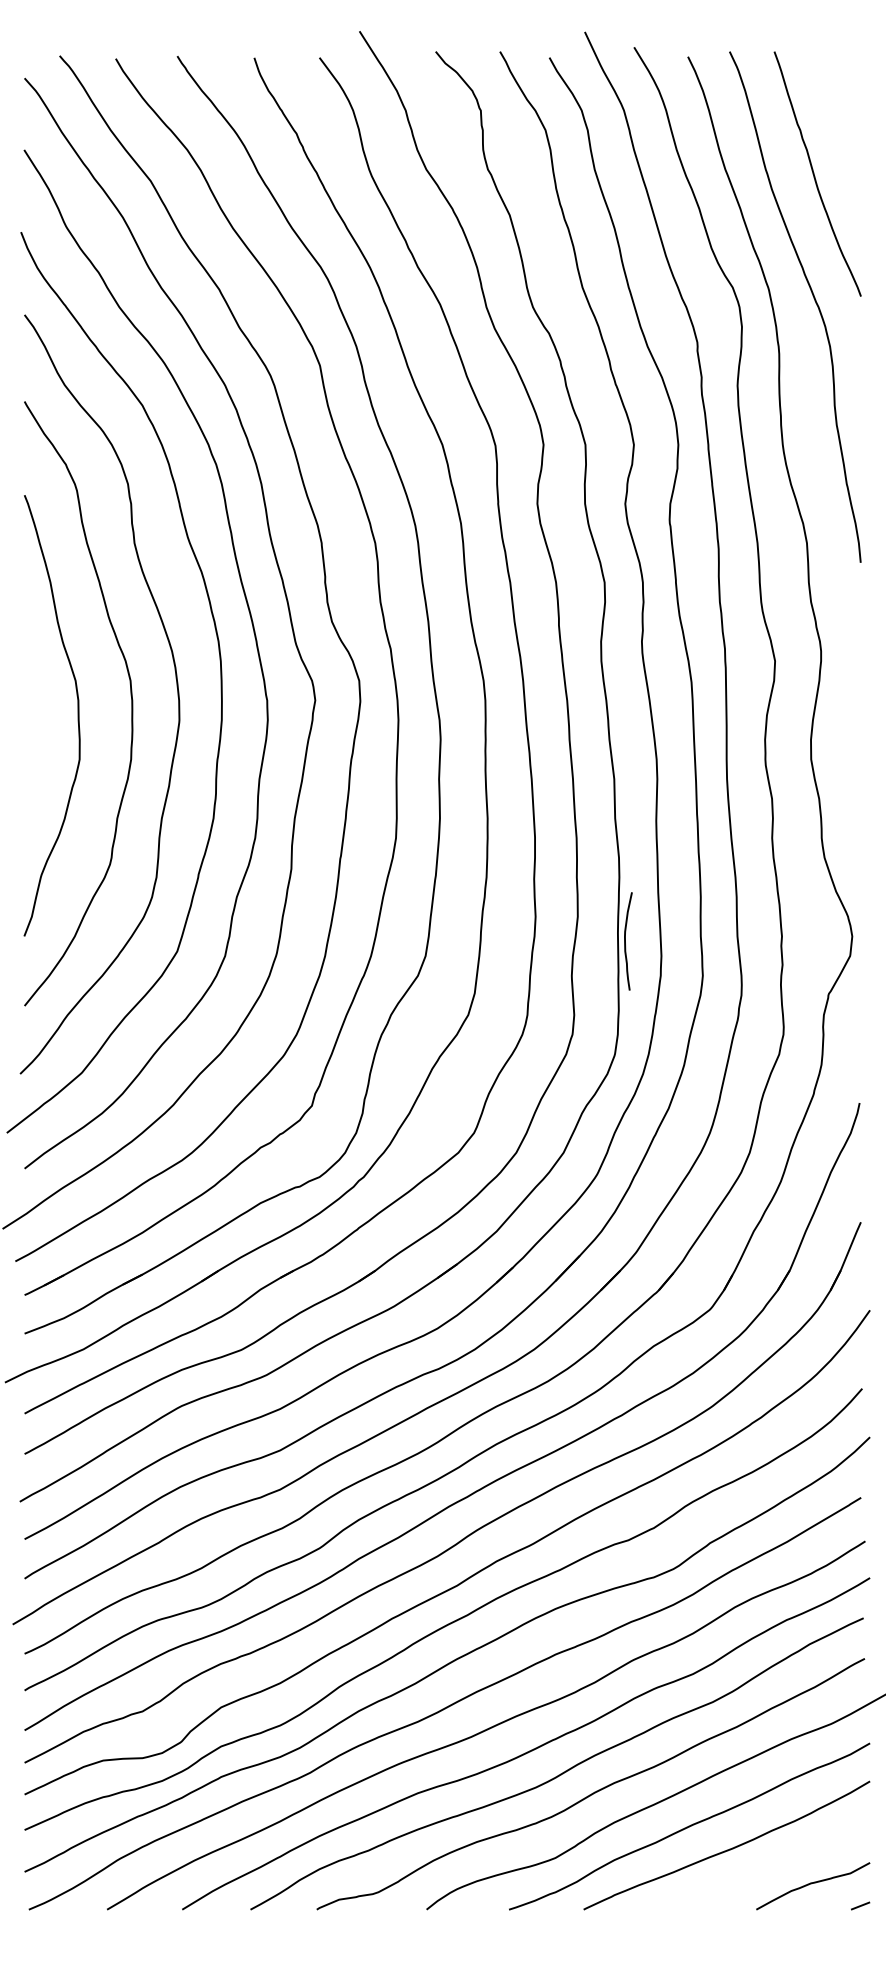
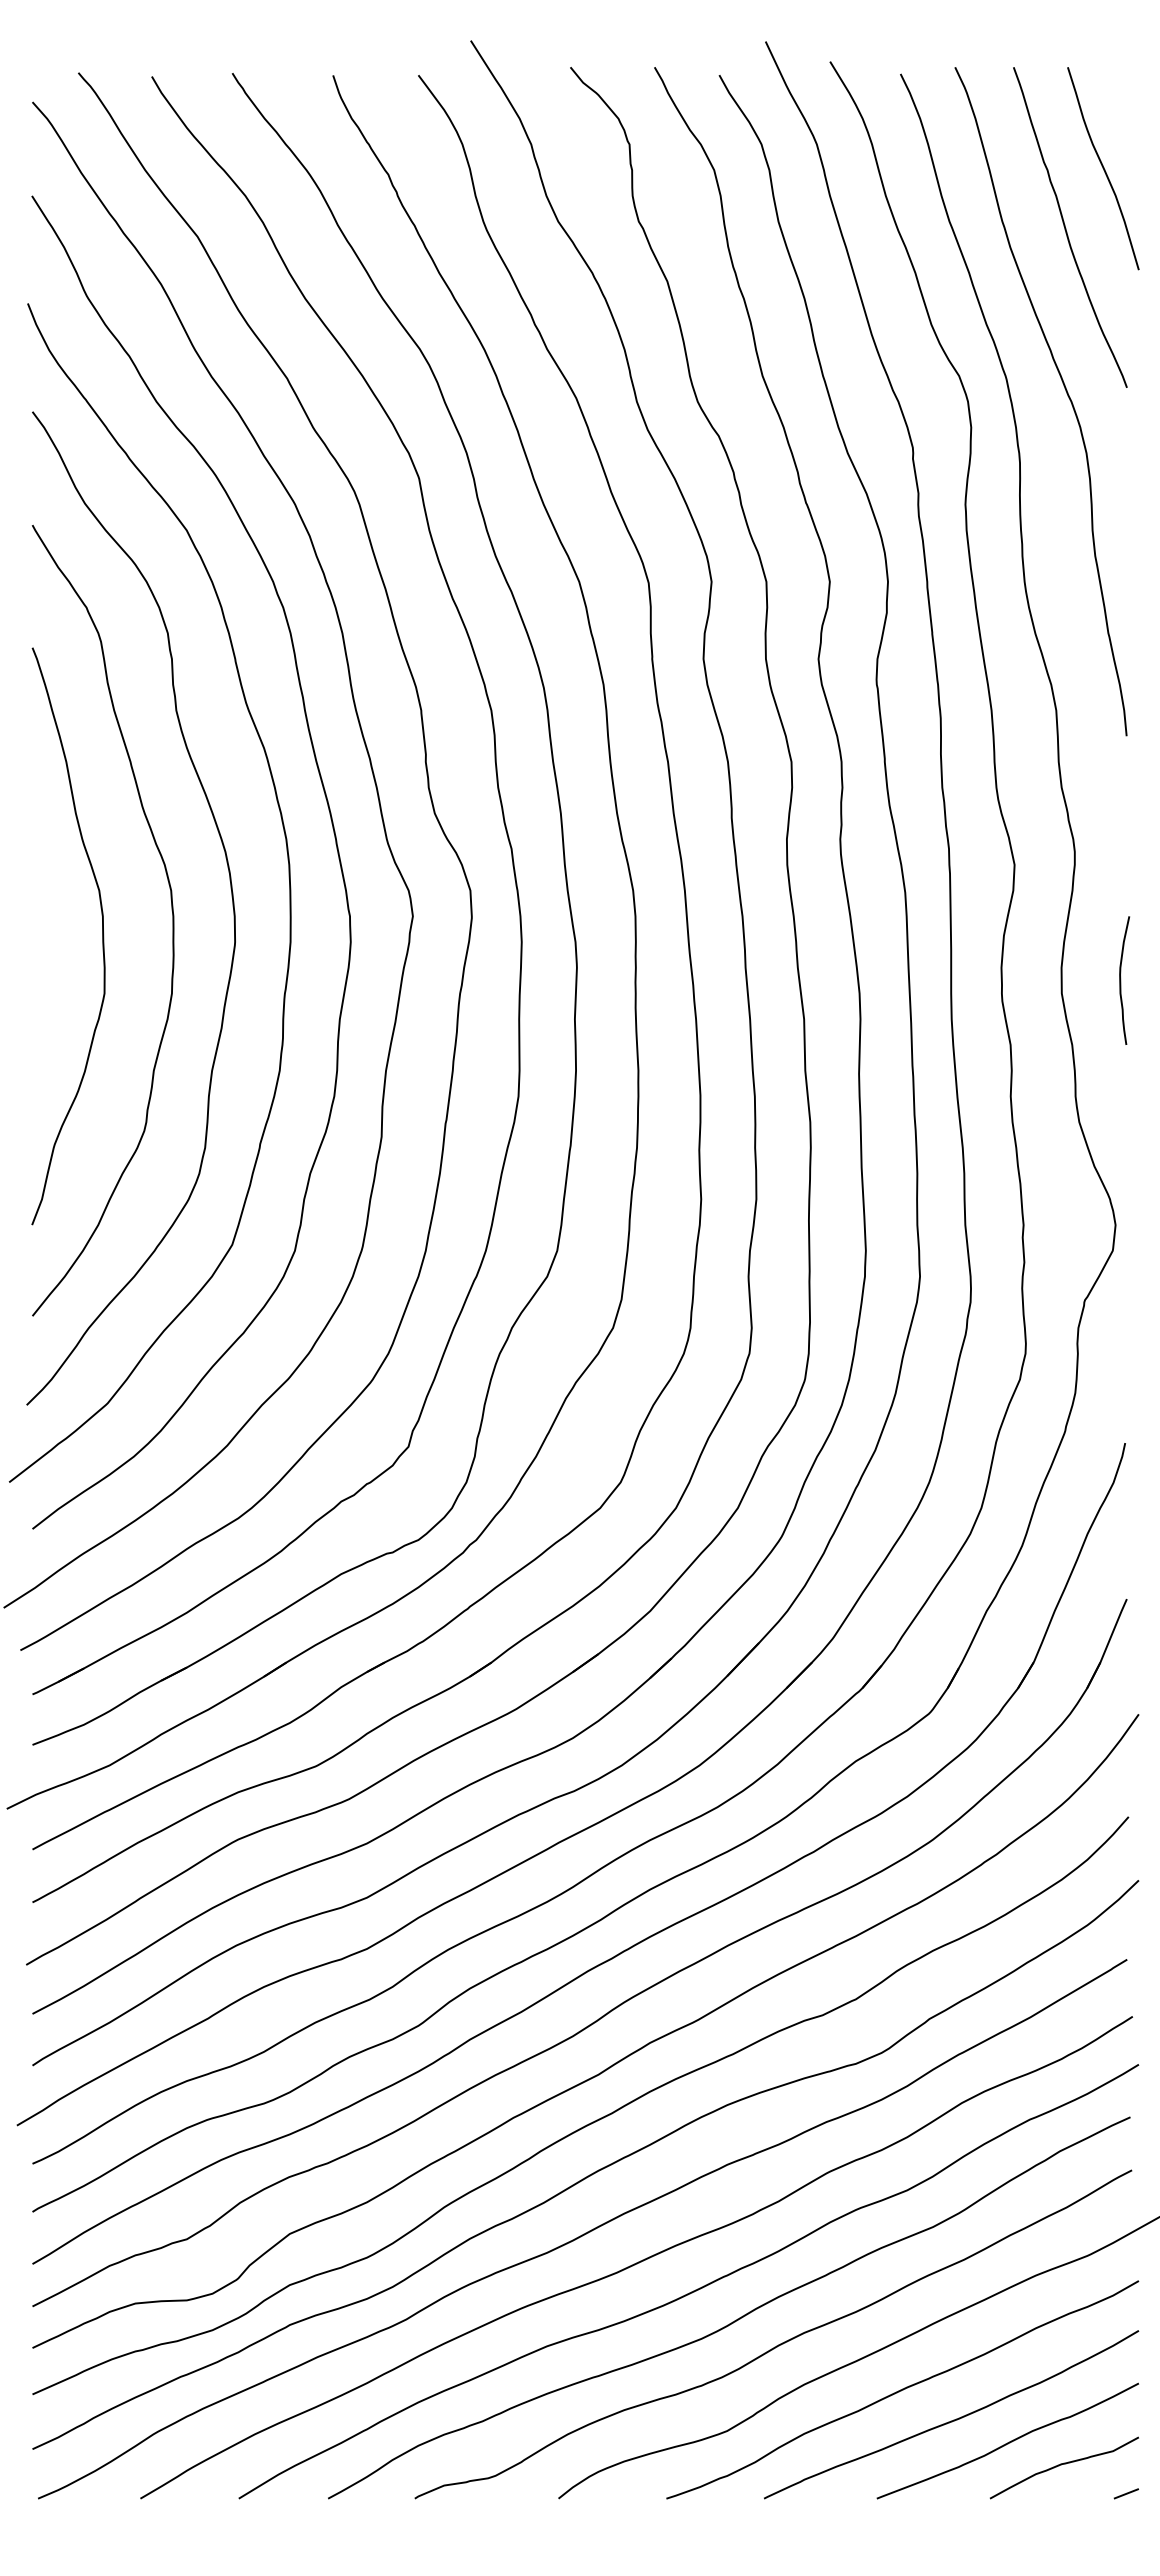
curve: (843, 128) -> (1103, 168), added
curve: (626, 941) -> (1121, 980), moved
curve: (769, 1866) -> (1007, 2442), added

